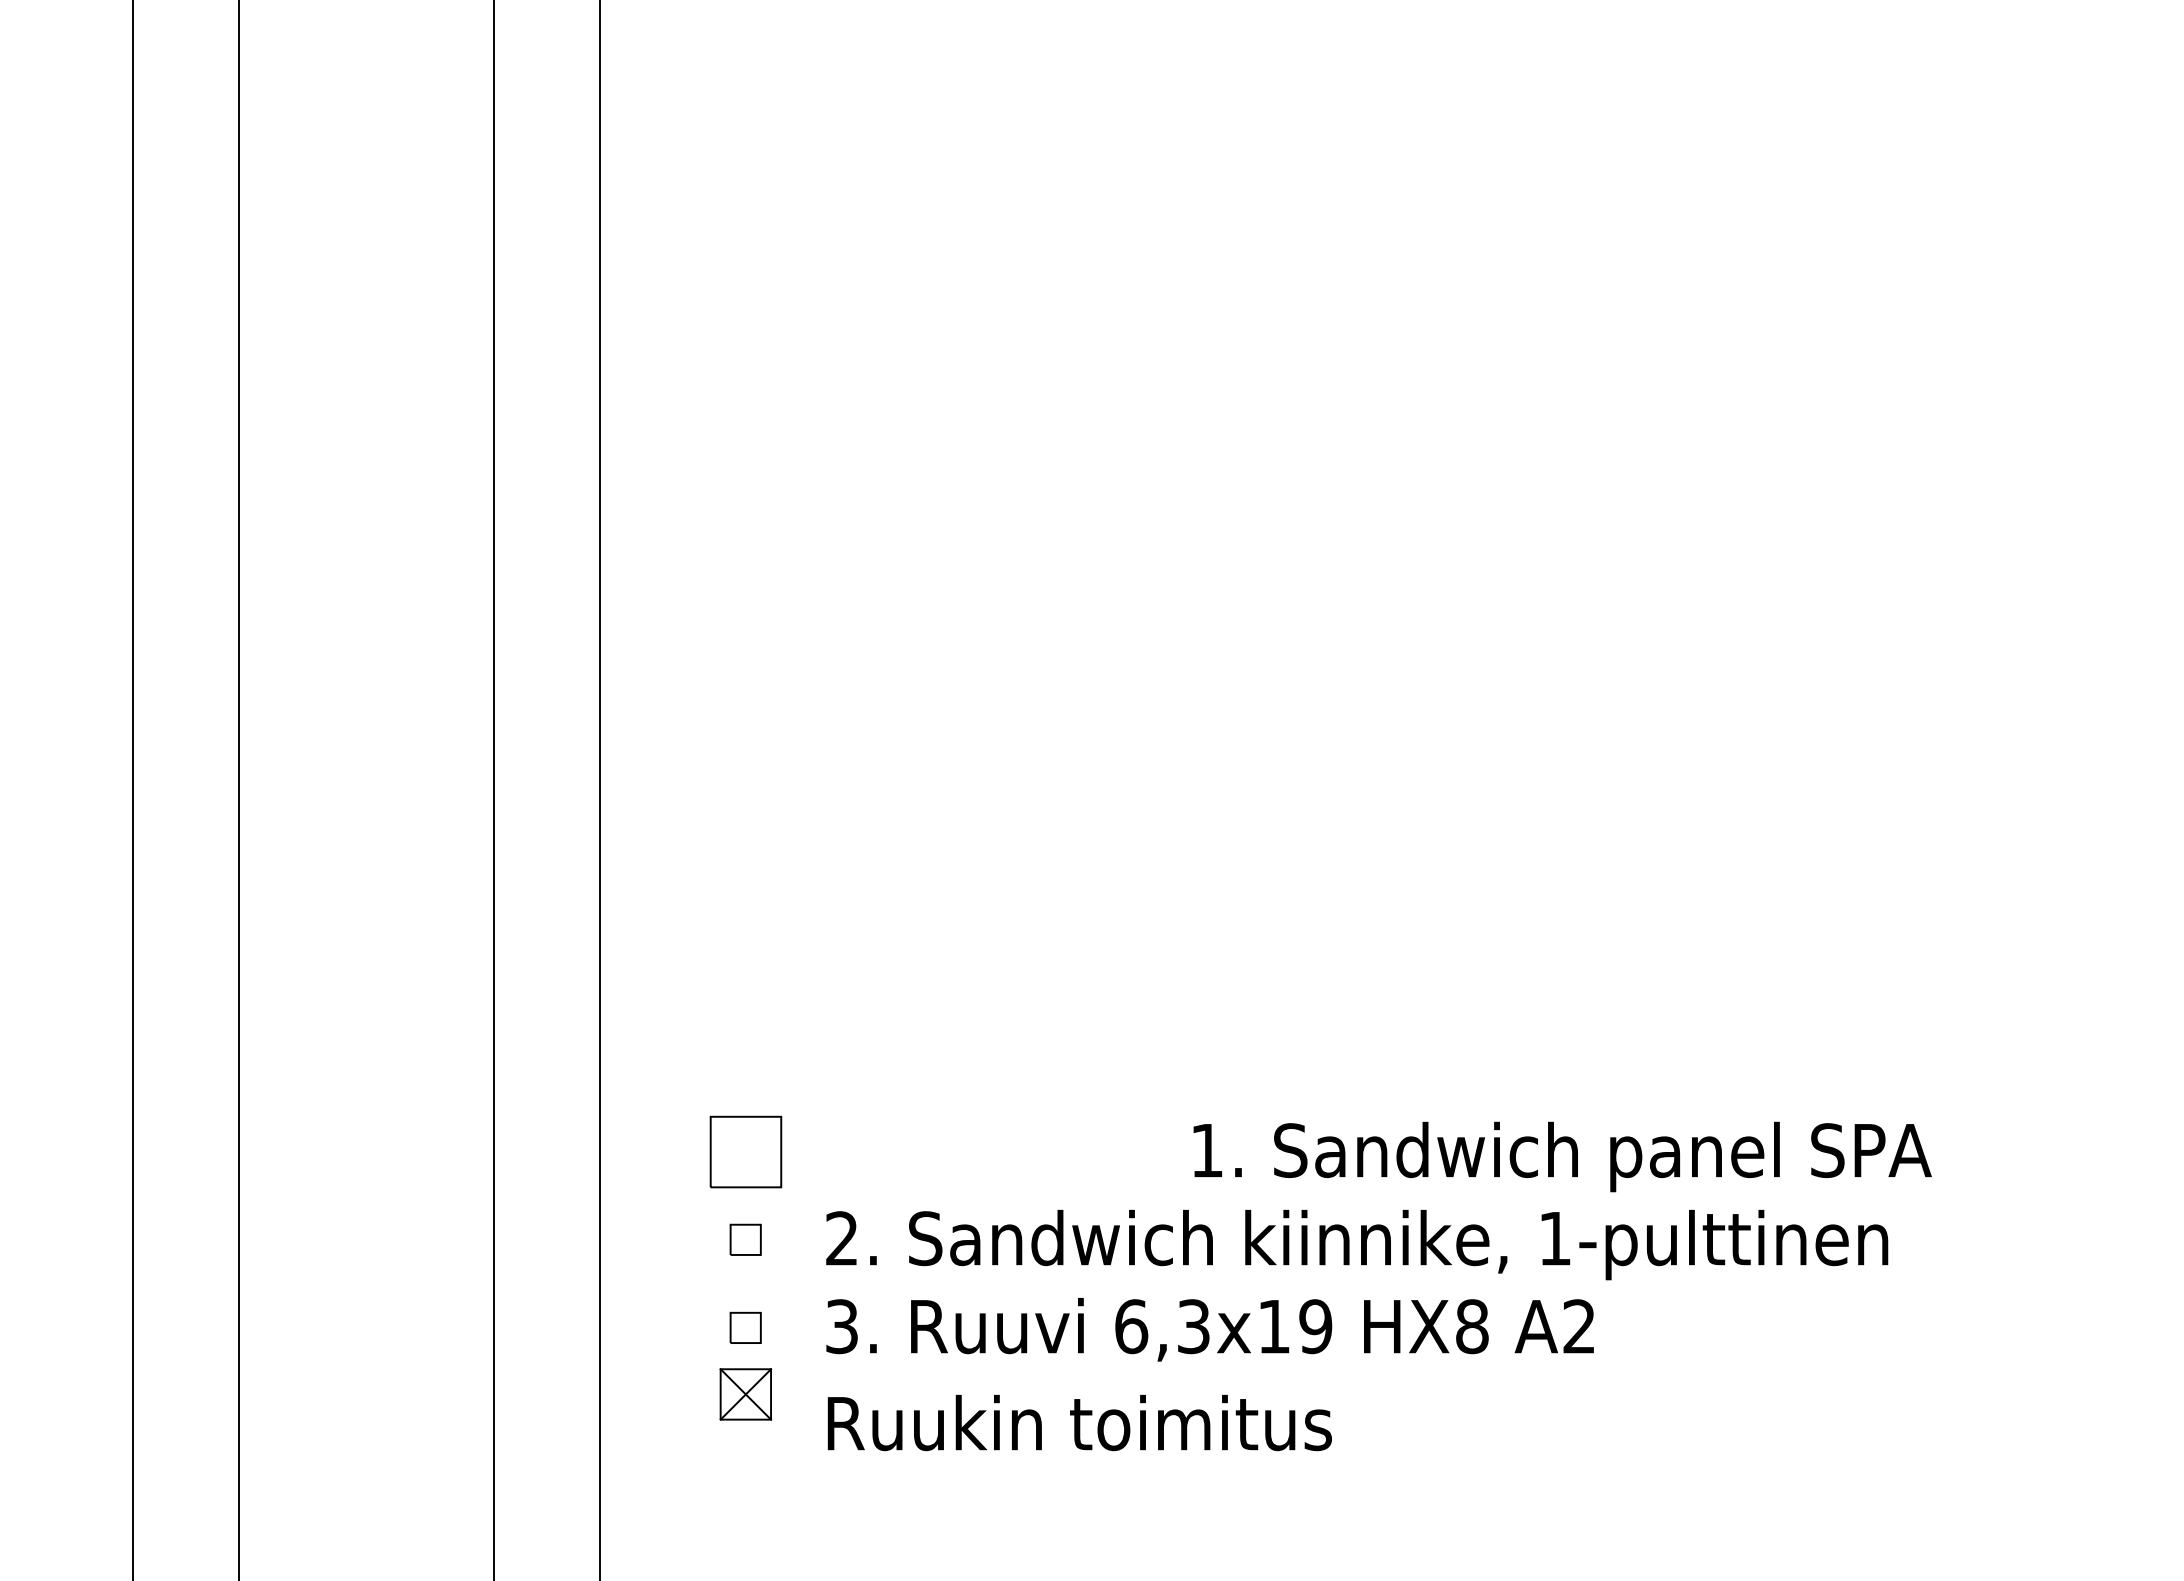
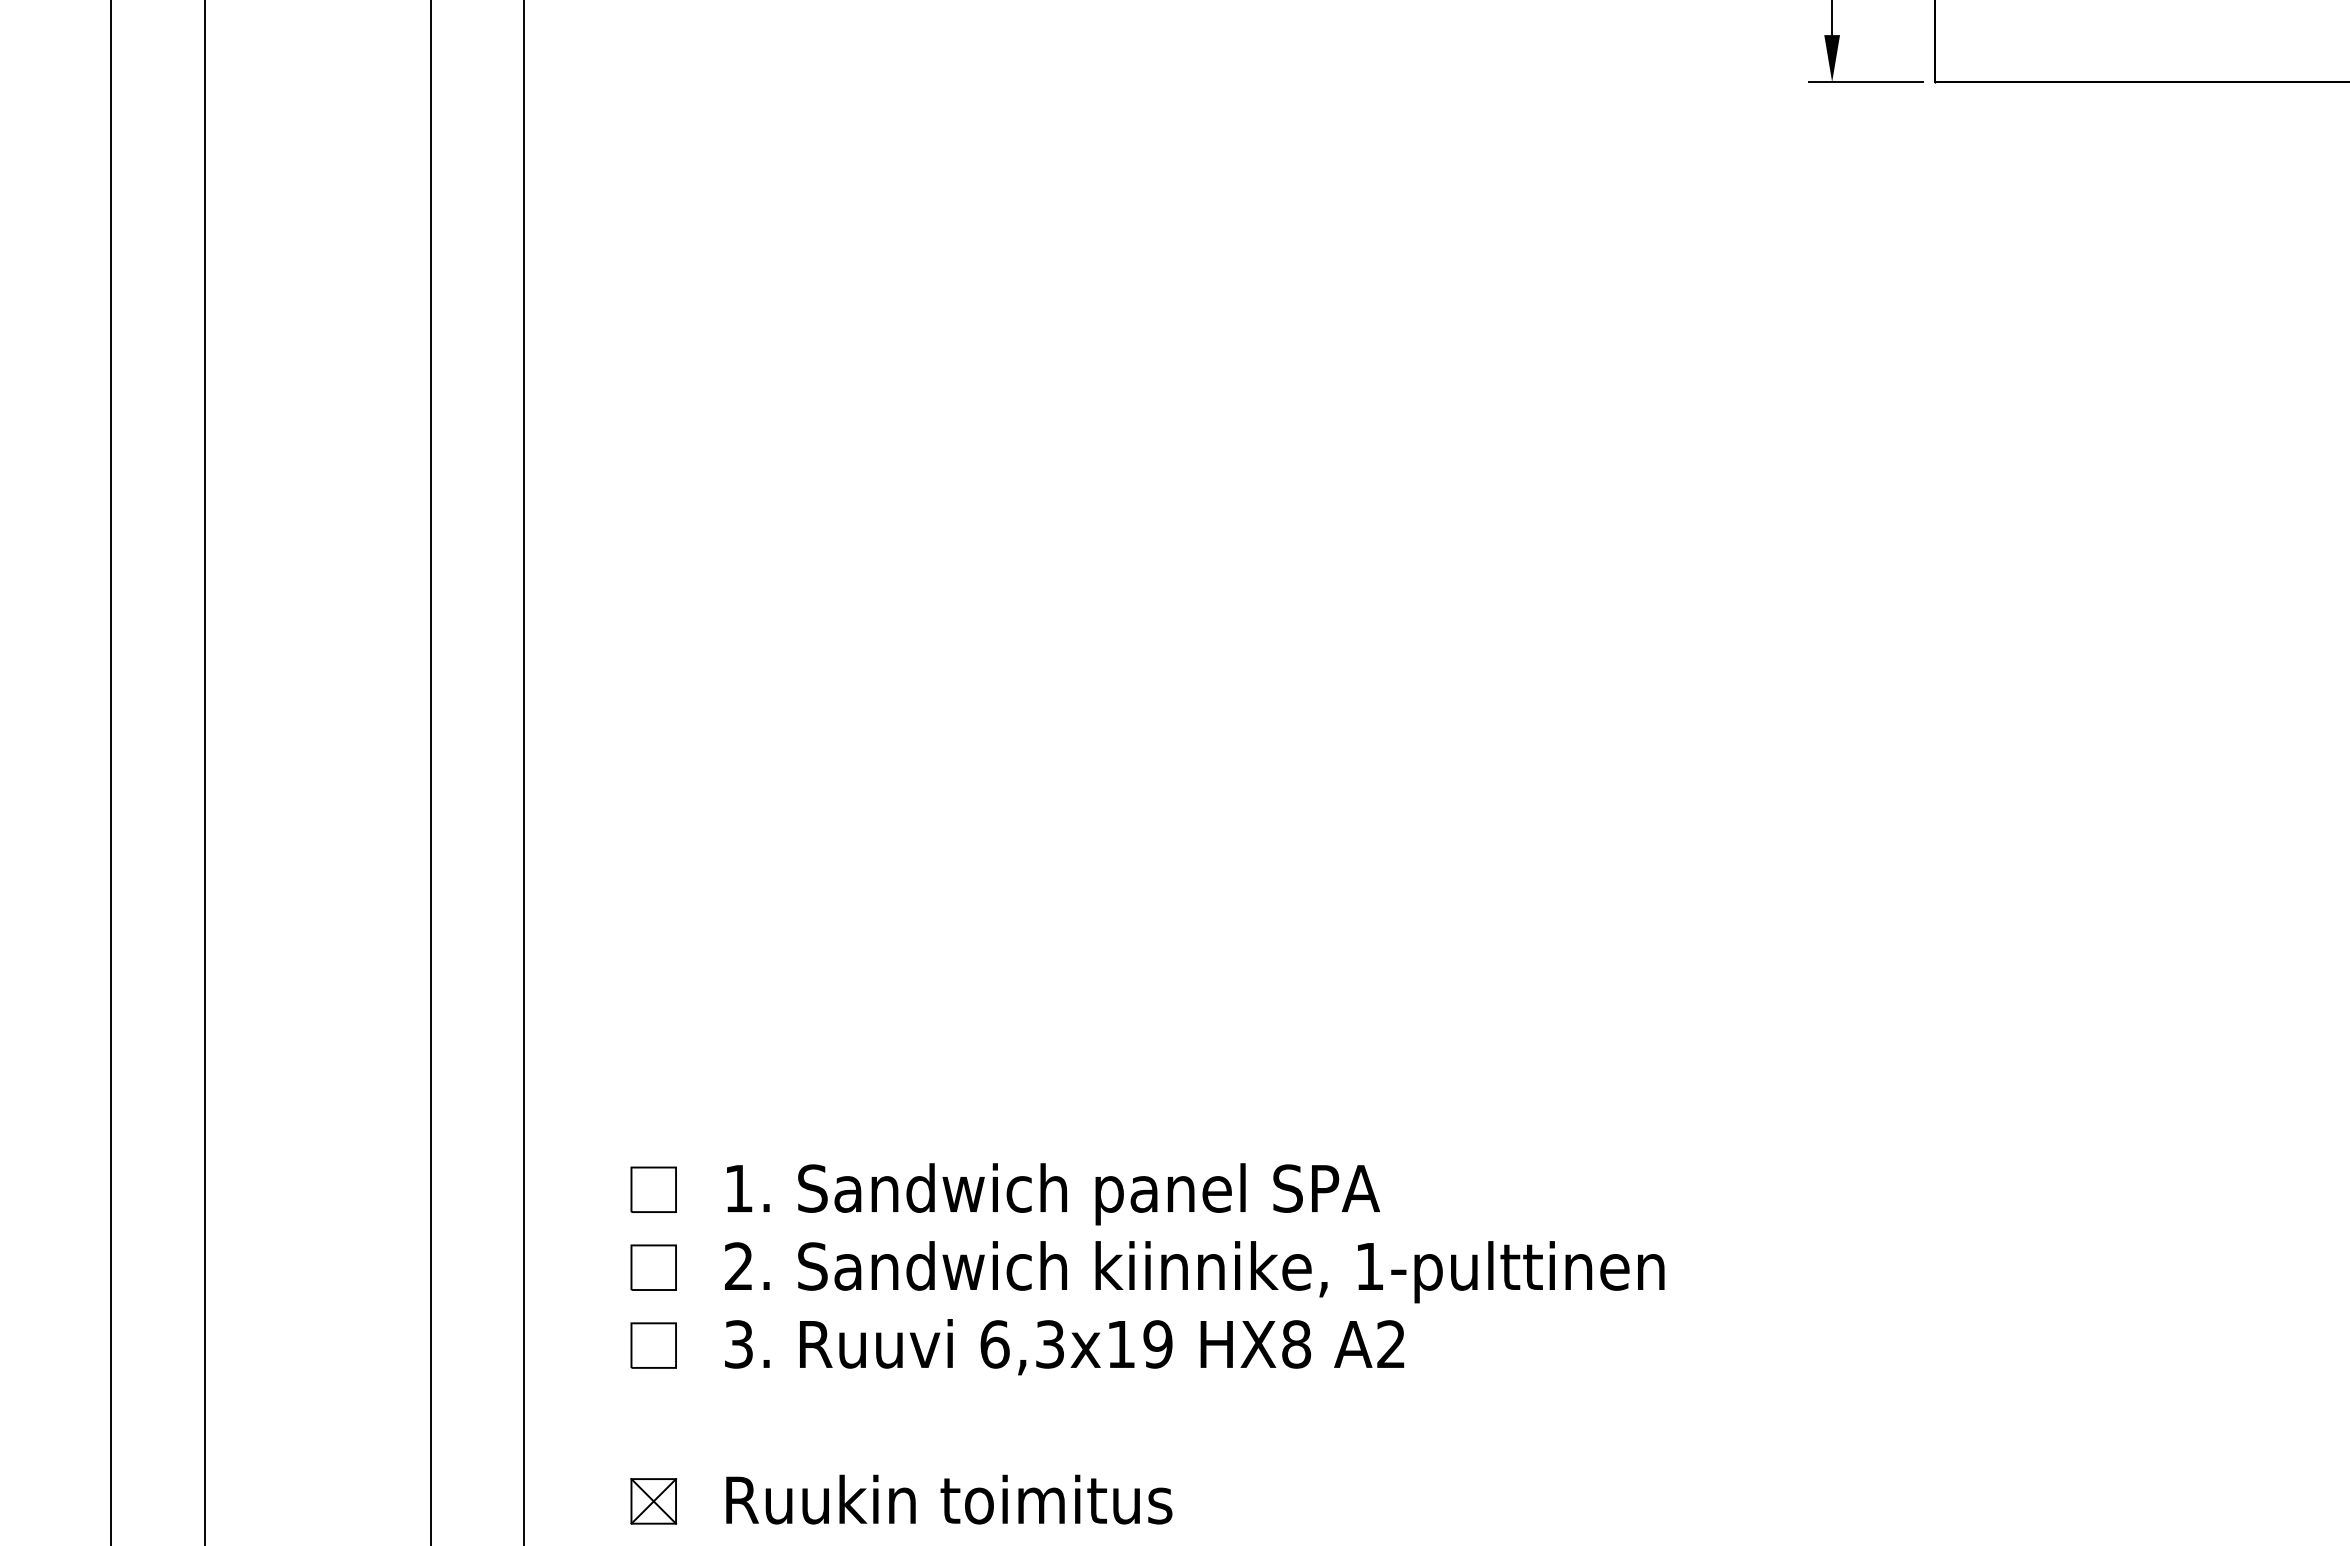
part: (745, 1151) -> (653, 1189), size x0.71
text: (1562, 1157) -> (1053, 1194), moved
part: (745, 1239) -> (653, 1267), size x1.67
part: (745, 1327) -> (653, 1345), size x1.67
part: (745, 1394) -> (653, 1501), moved
text: (1080, 1422) -> (949, 1499), moved

